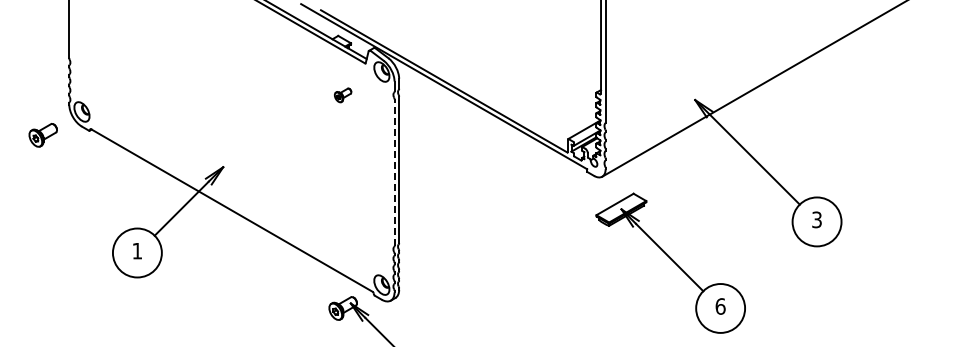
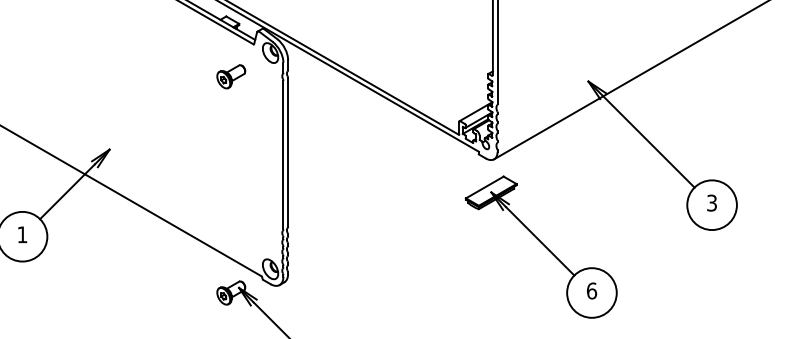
part: (342, 95) -> (230, 76), size x1.67
line: (394, 172) -> (283, 155), dashed -> solid
part: (670, 262) -> (541, 246), moved

